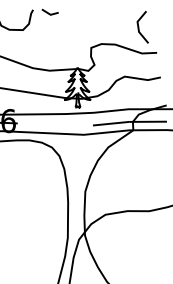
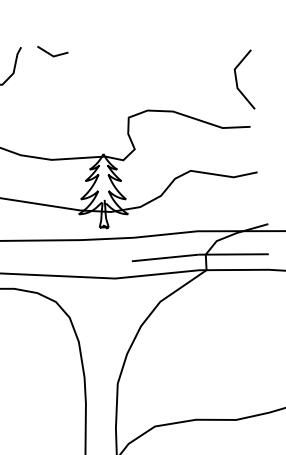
line: (139, 27) -> (238, 79), moved

